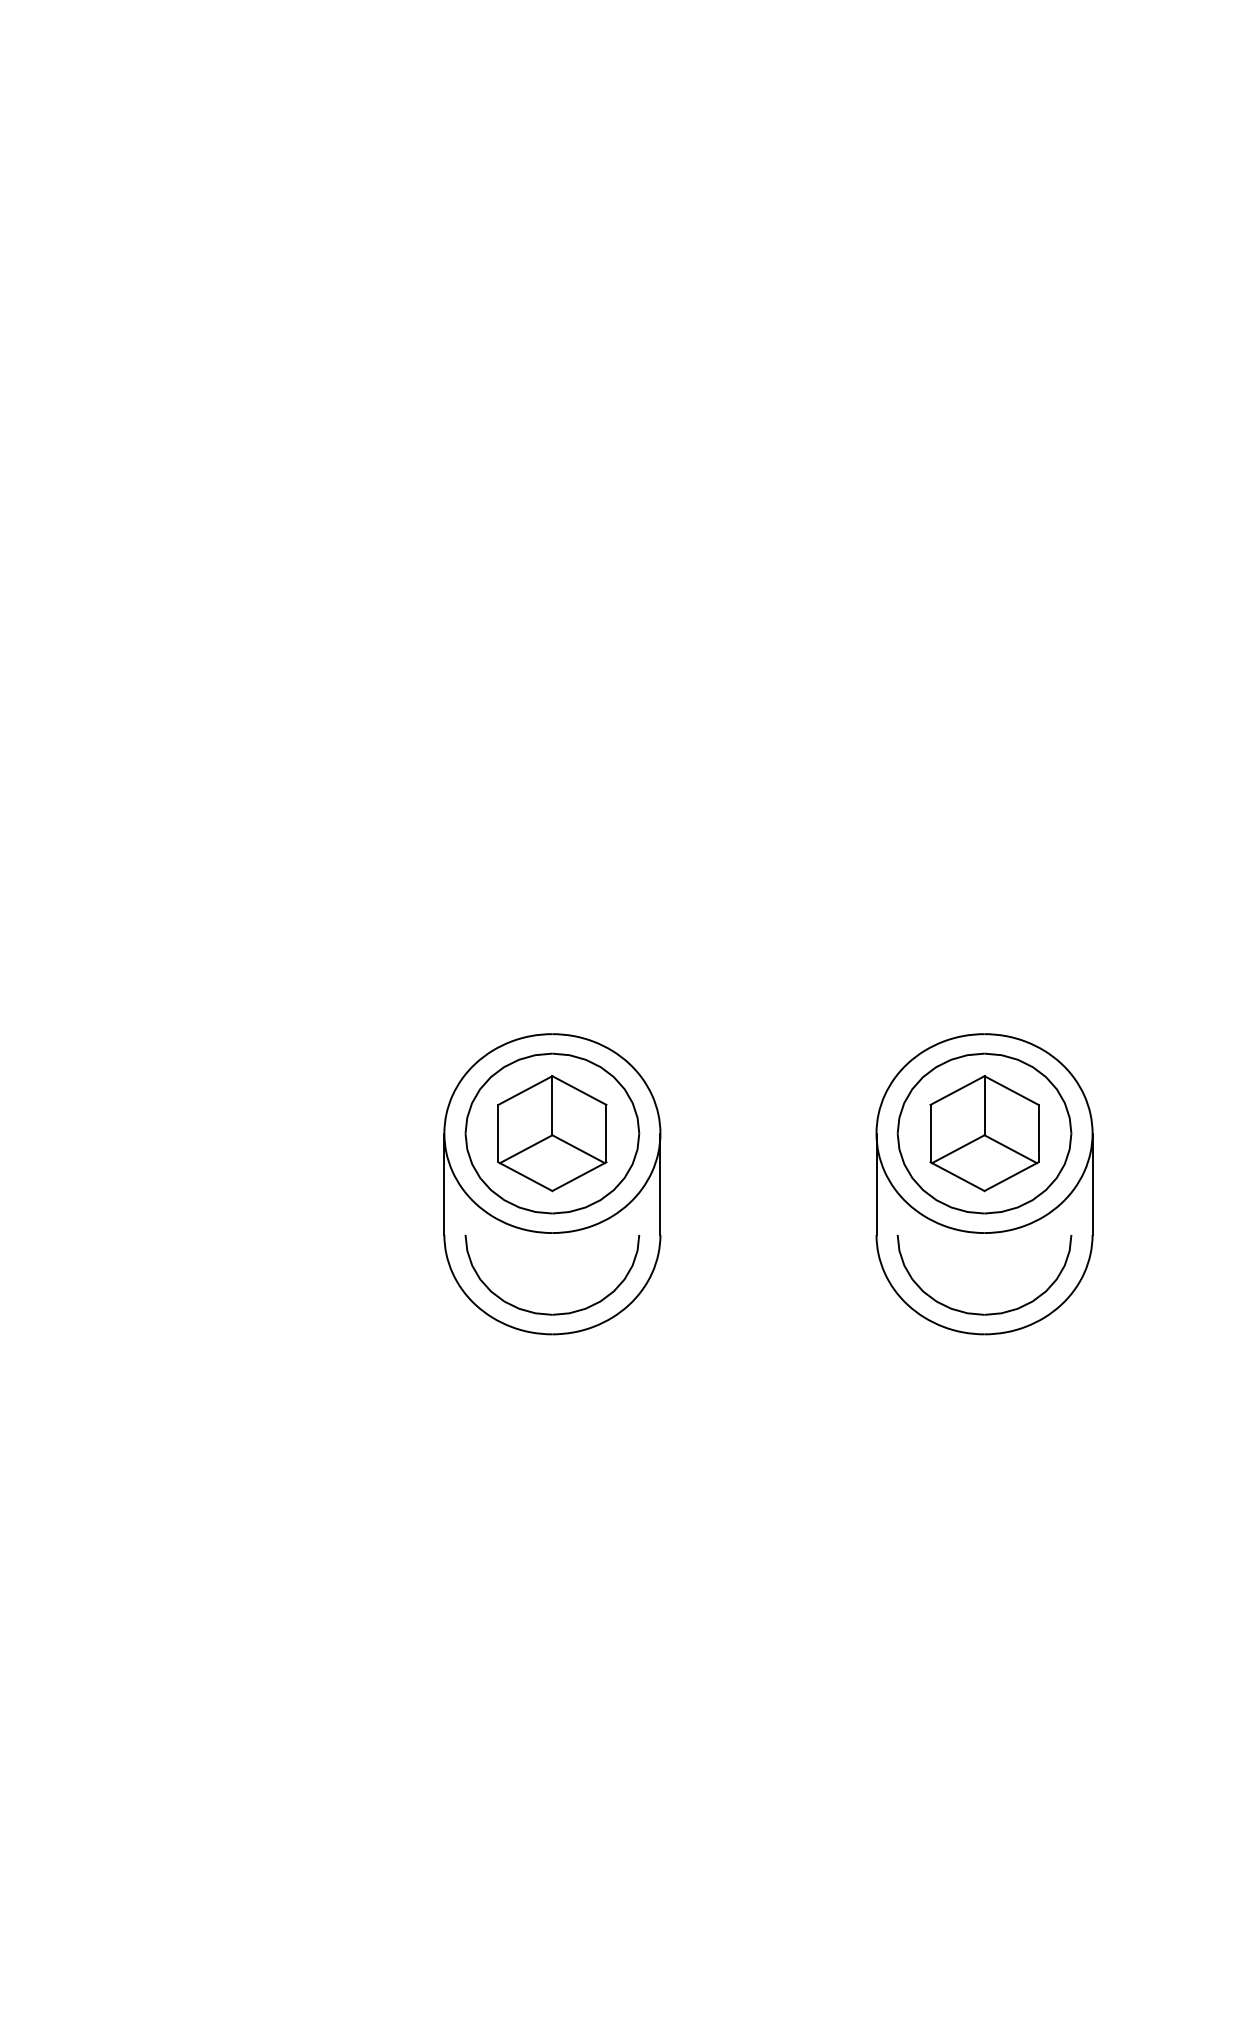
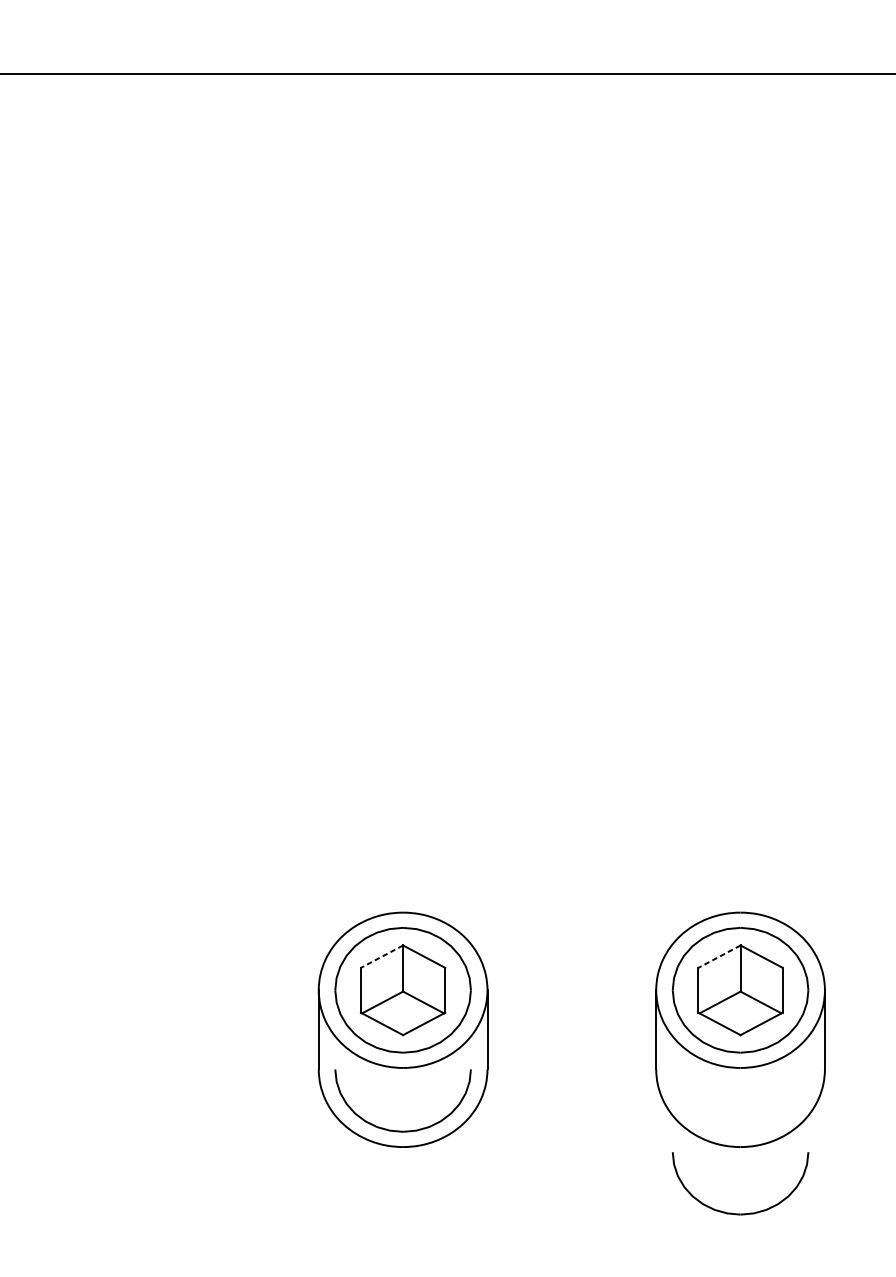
line: (525, 1090) -> (382, 956), solid -> dashed
line: (957, 1090) -> (719, 956), solid -> dashed
part: (984, 1313) -> (740, 1213), moved

